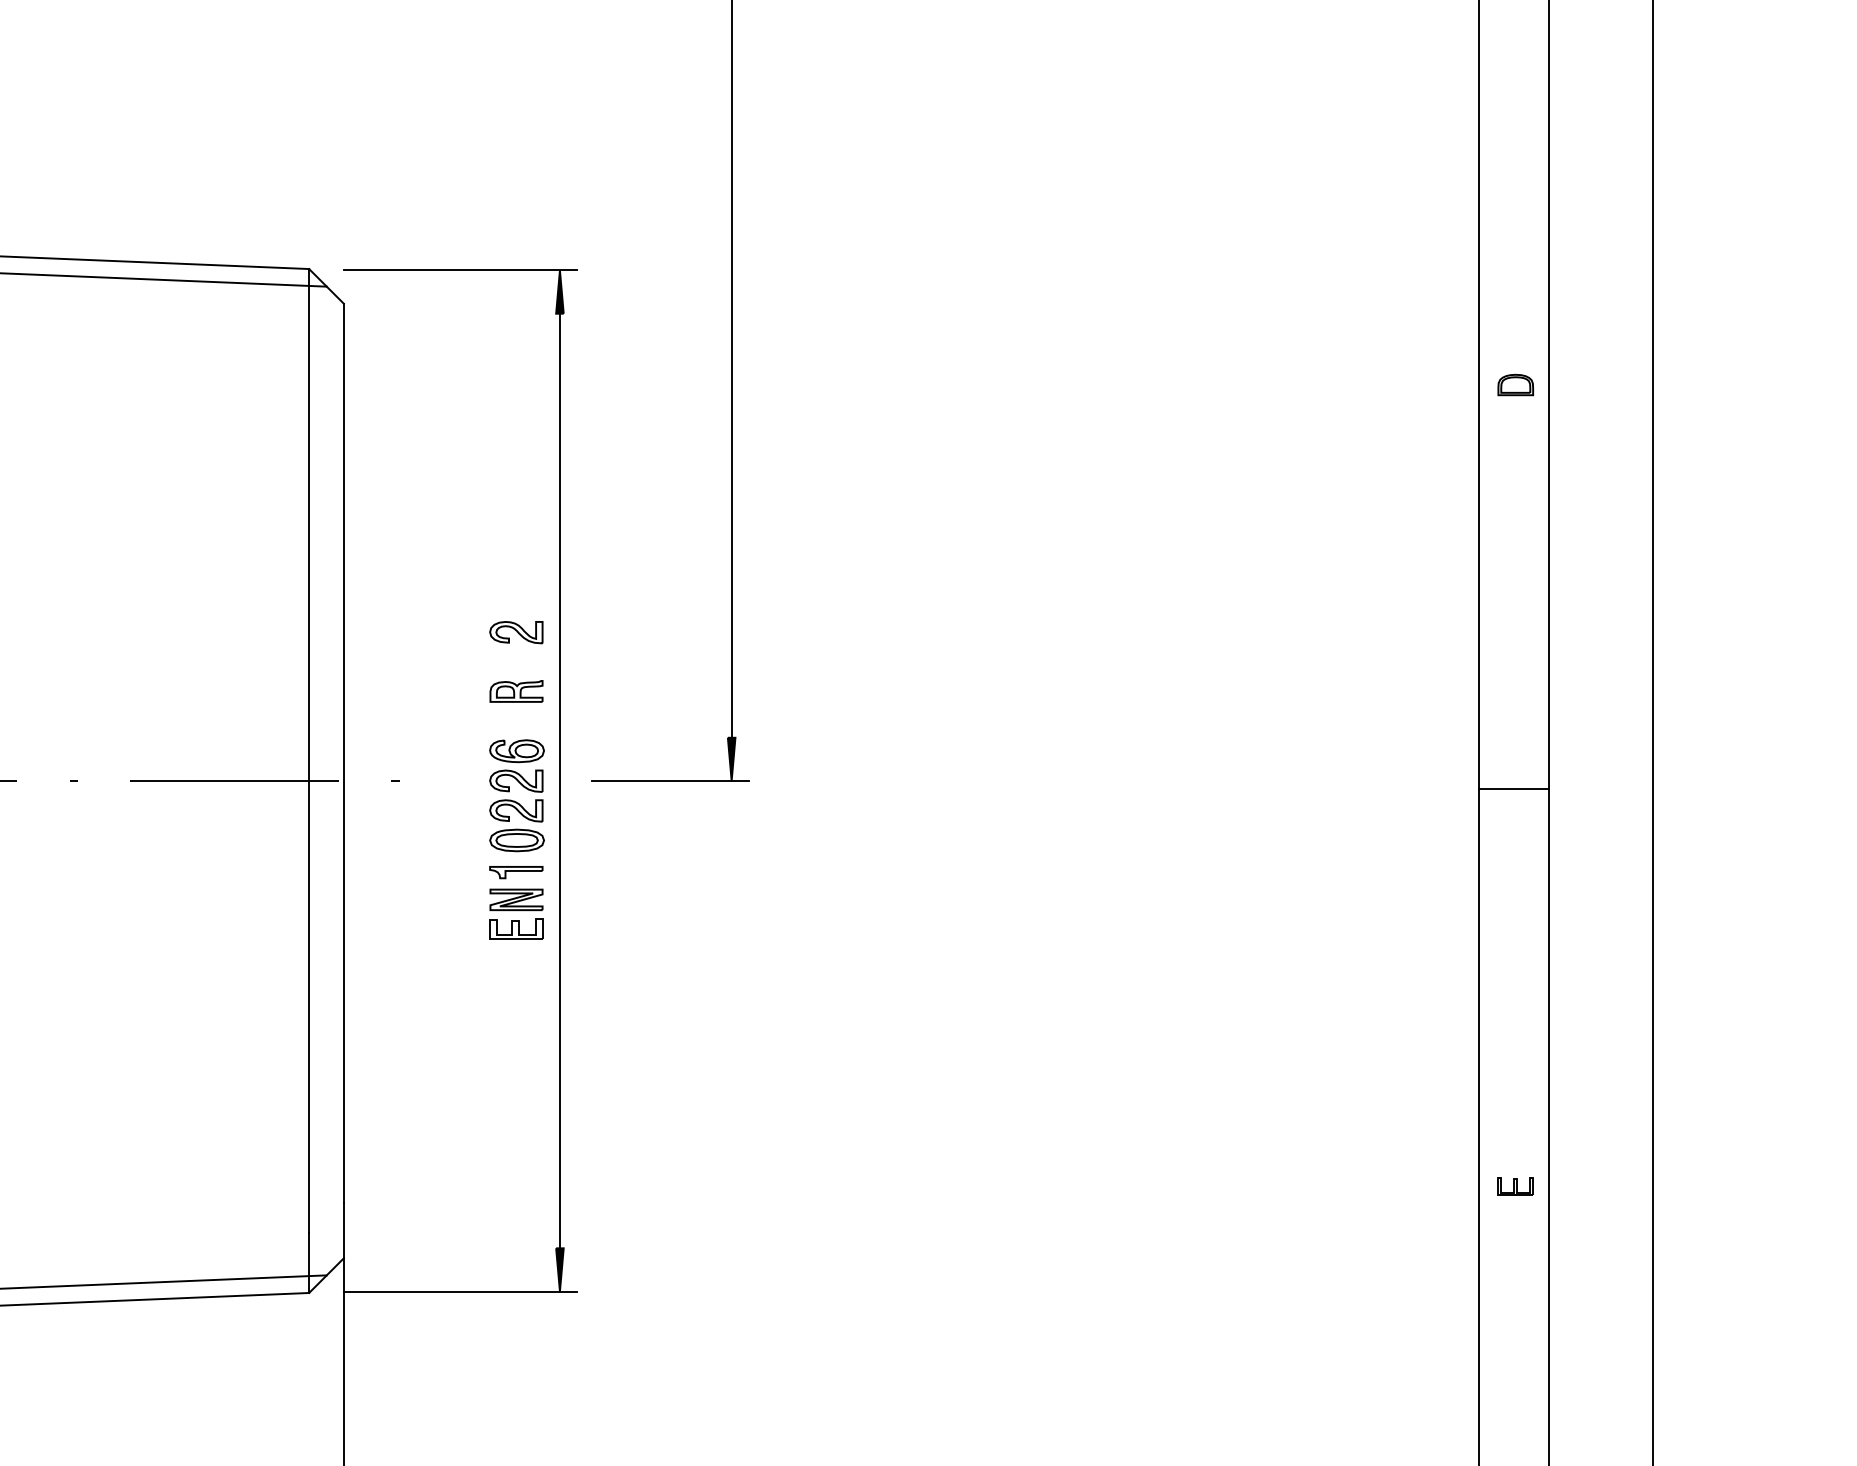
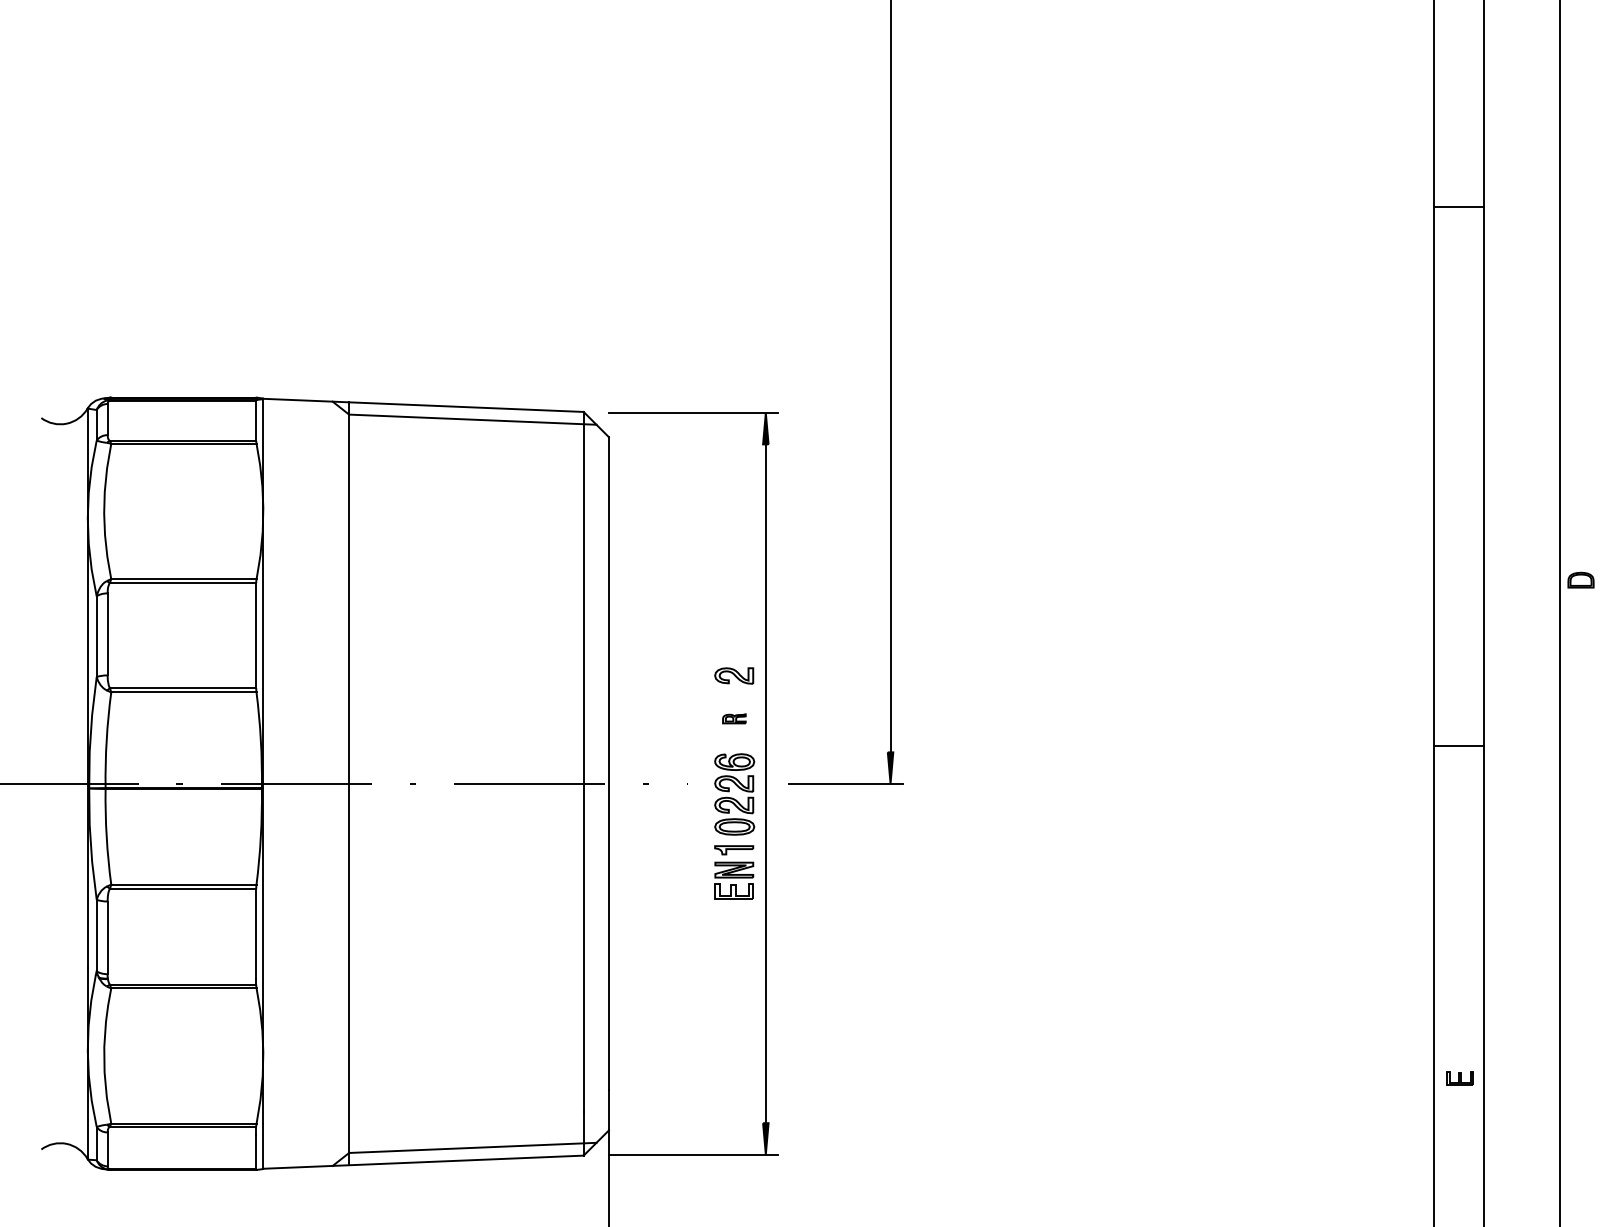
part: (1515, 384) -> (1580, 579), moved
part: (516, 691) -> (734, 718), size x0.6
line: (1513, 788) -> (1458, 745), moved

